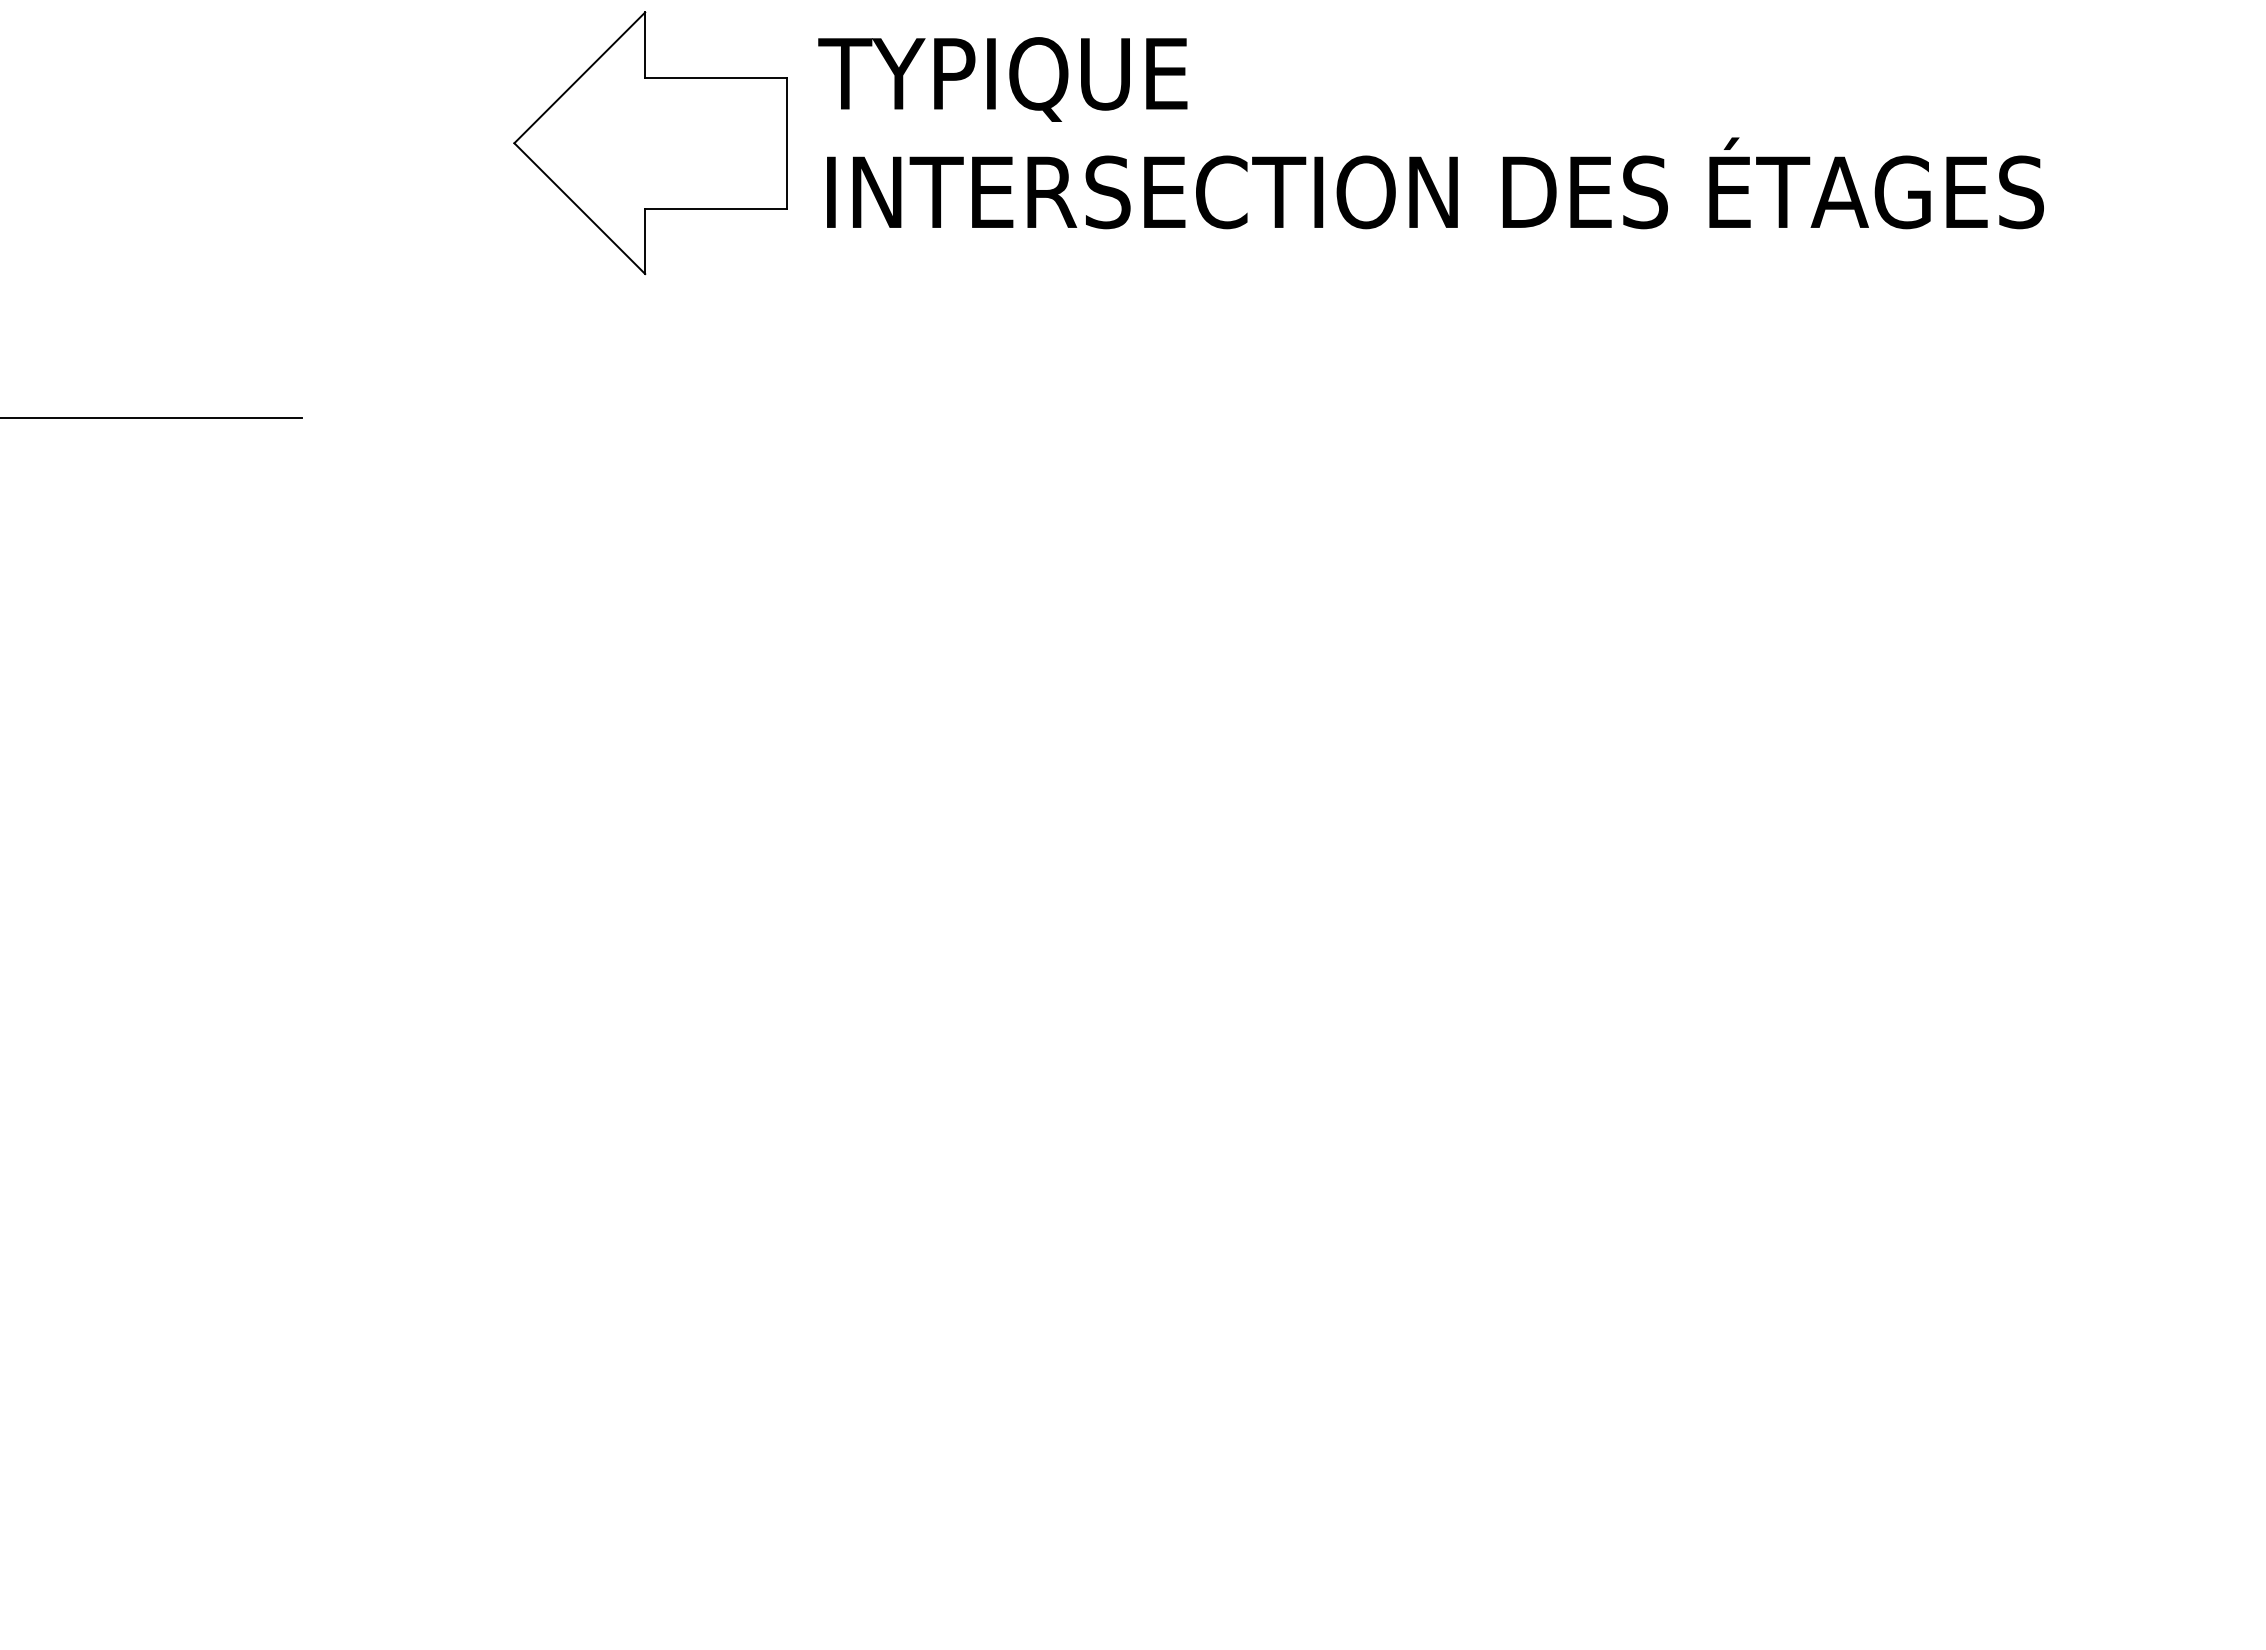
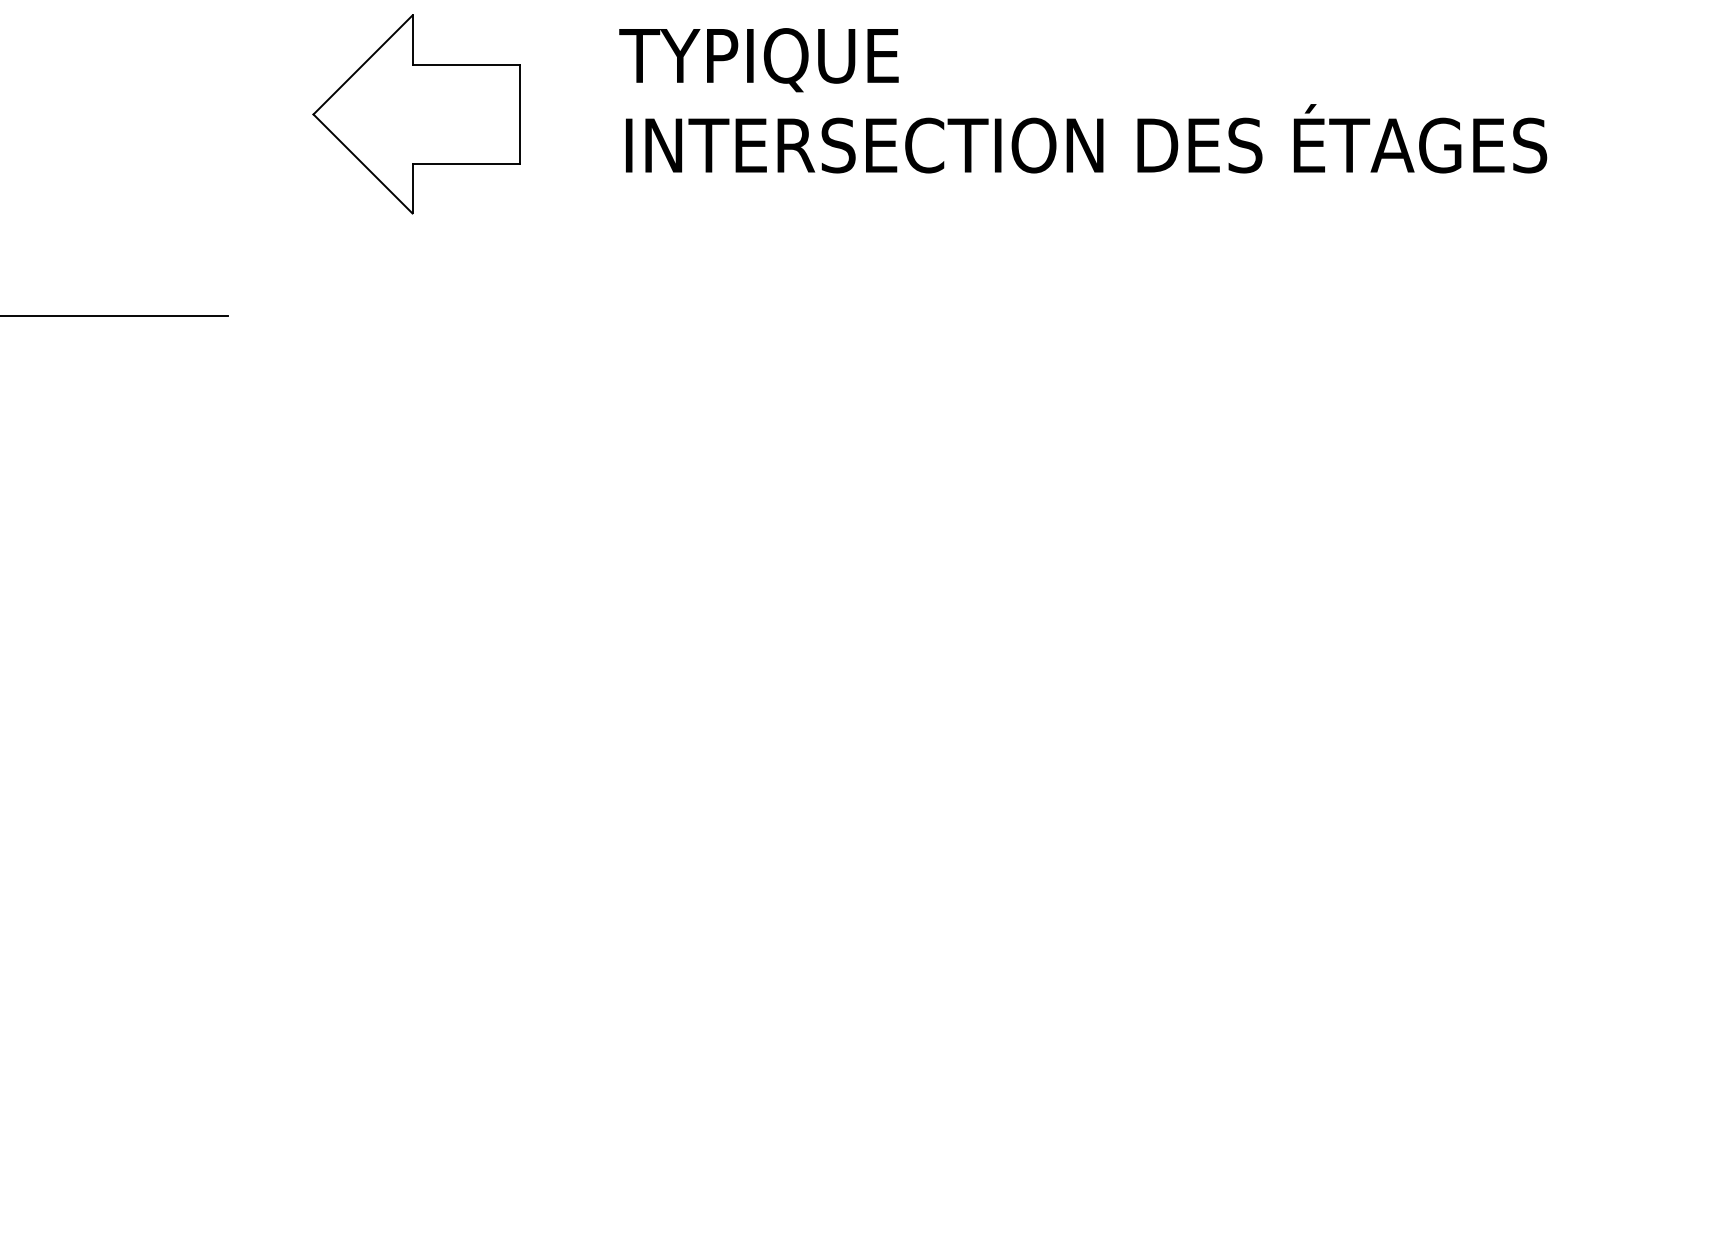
part: (650, 143) -> (416, 114), moved

